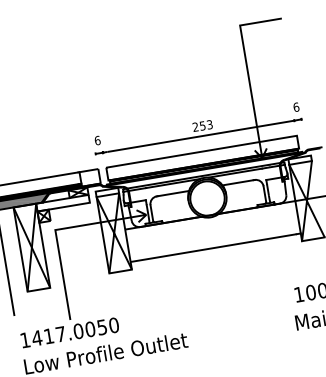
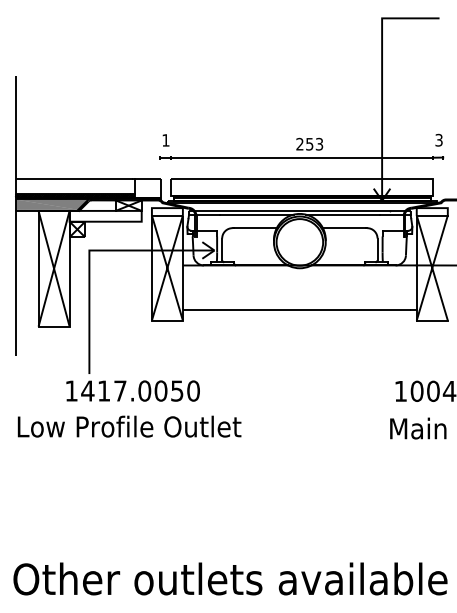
text: (295, 106) -> (438, 139), 6 -> 3
text: (97, 140) -> (165, 140), 6 -> 1
text: (69, 332) -> (132, 390), moved

